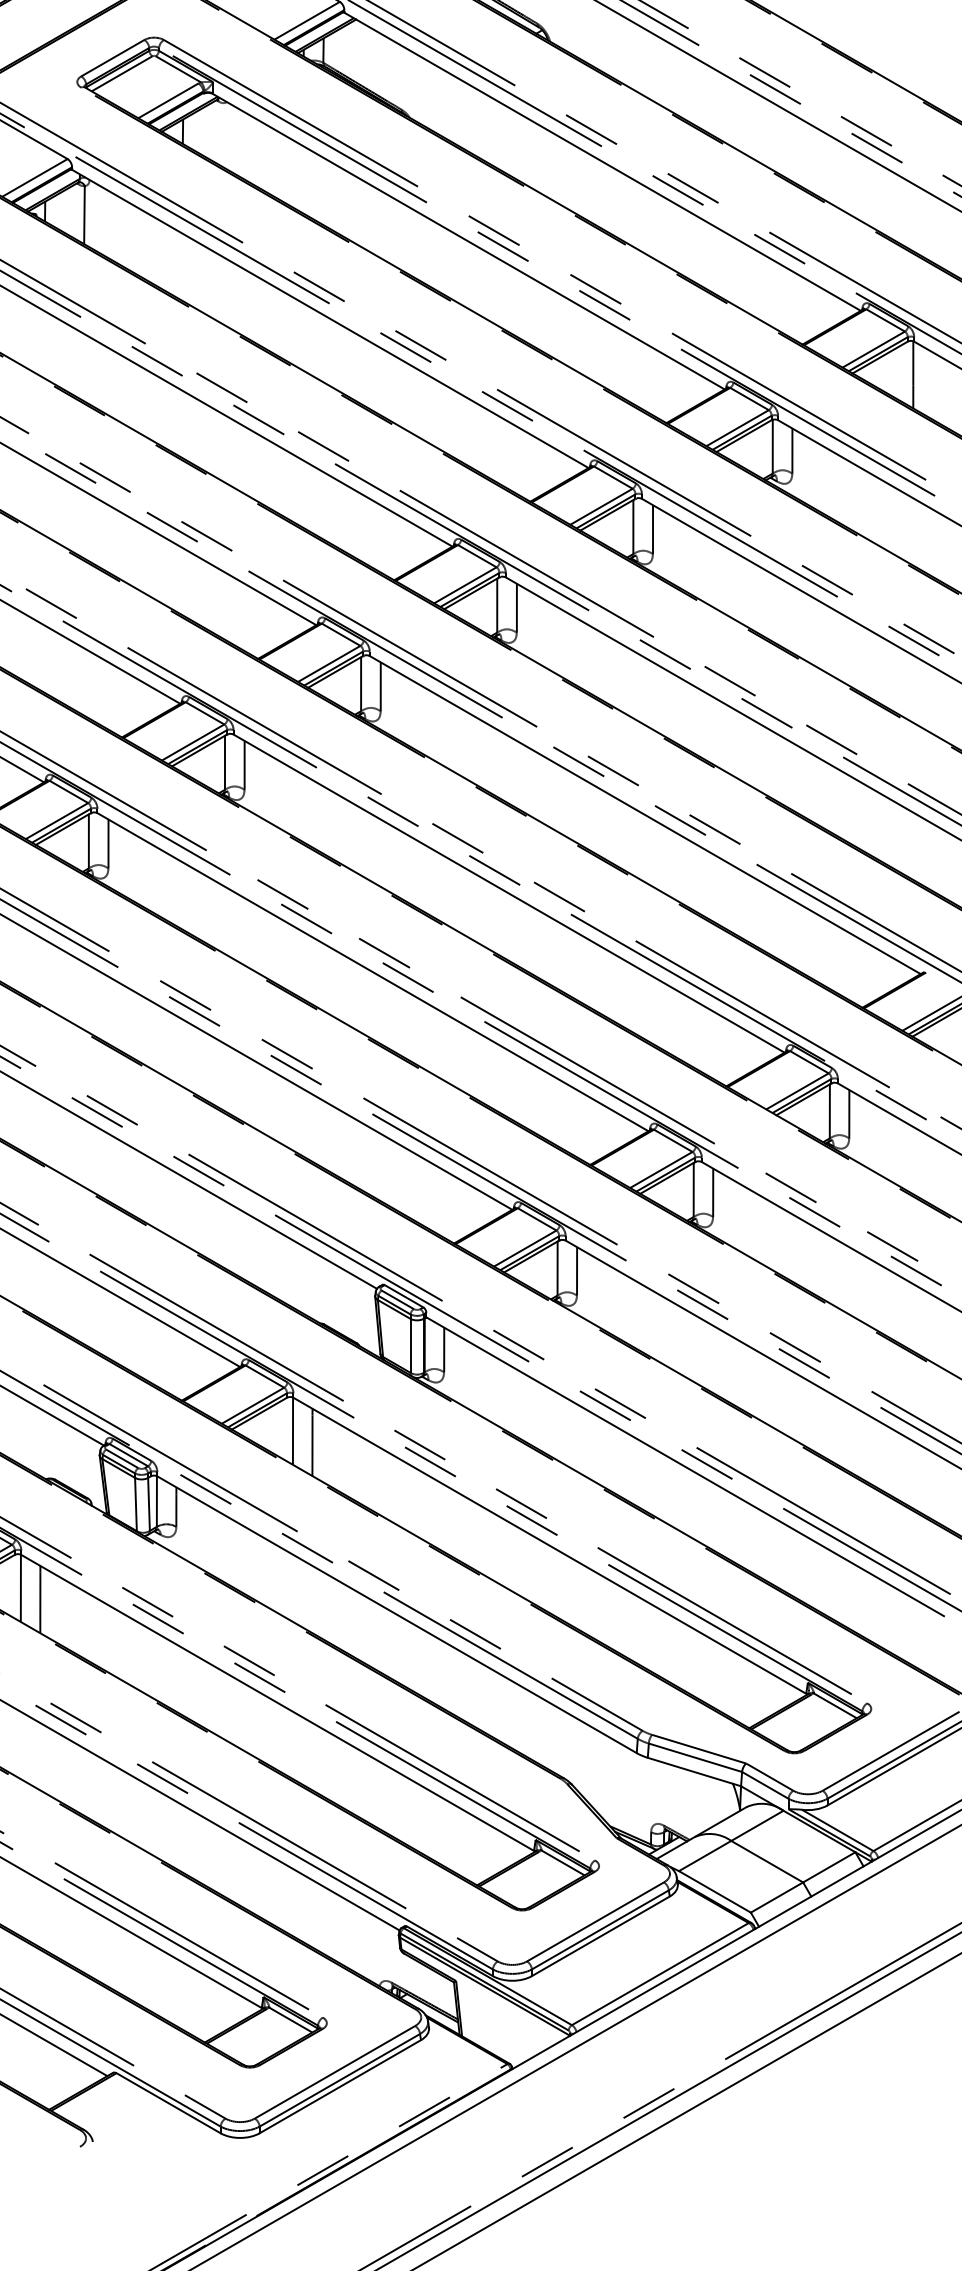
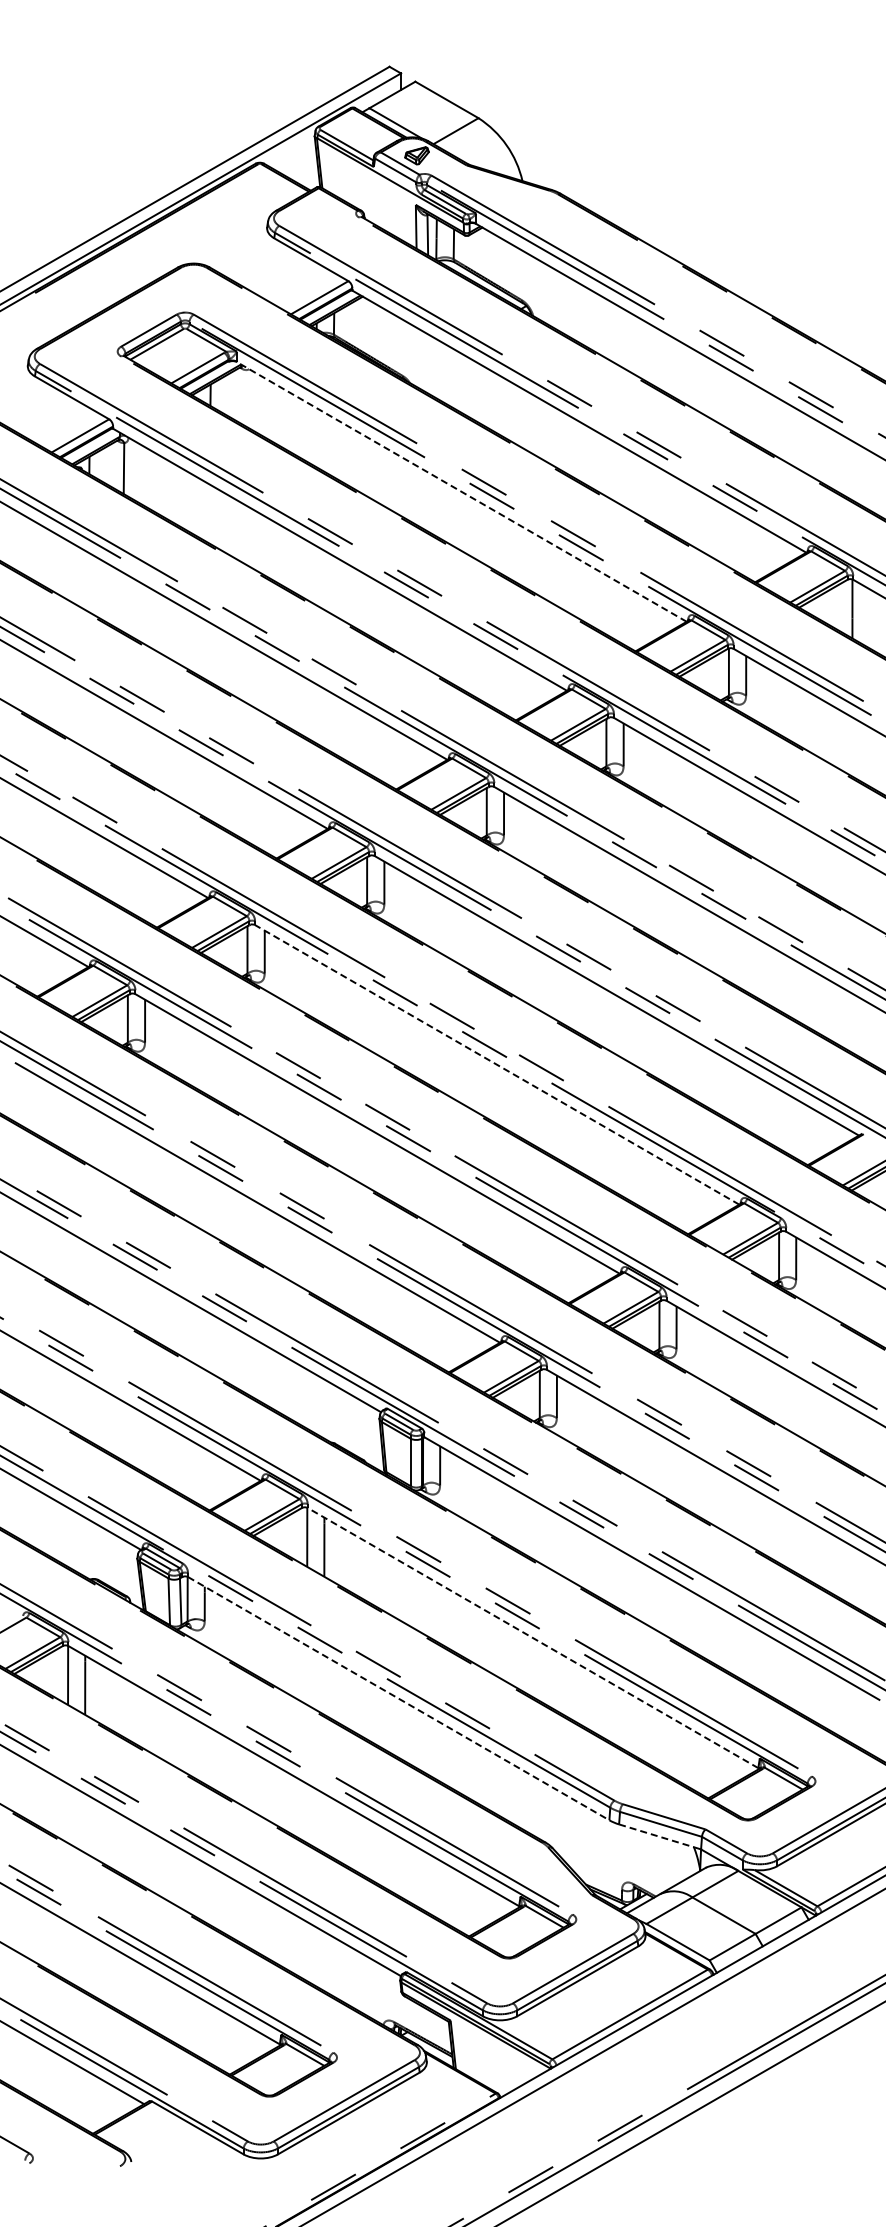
line: (468, 241) -> (461, 491), solid -> dashed
line: (509, 893) -> (497, 1064), solid -> dashed
line: (549, 1545) -> (532, 1637), solid -> dashed
line: (397, 1614) -> (399, 1698), solid -> dashed
line: (691, 1770) -> (657, 1835), solid -> dashed

